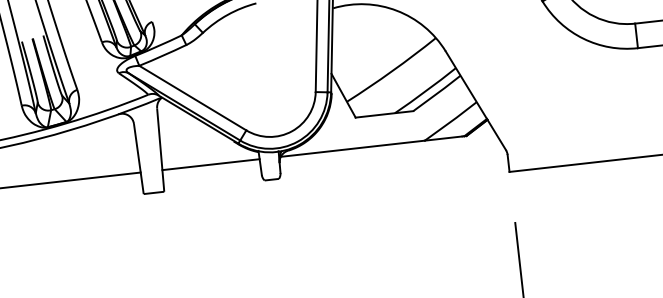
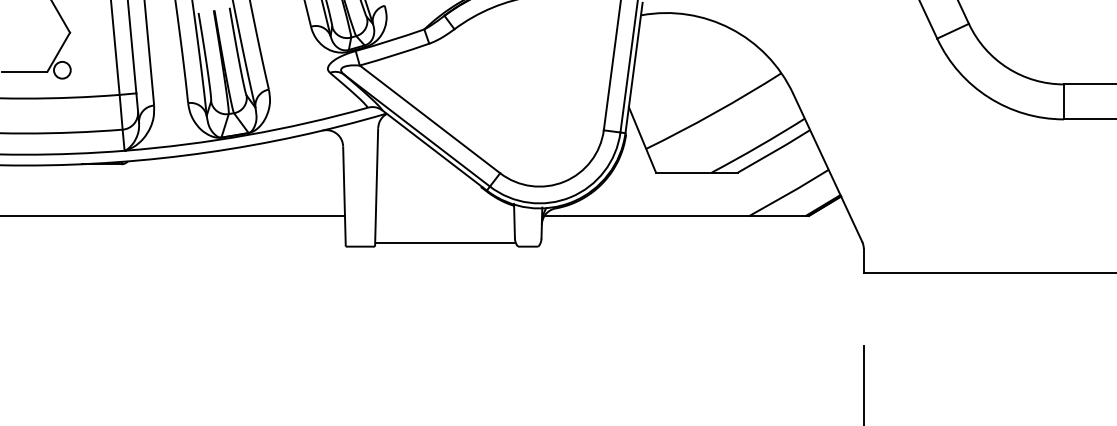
line: (210, 164) -> (444, 242), moved

